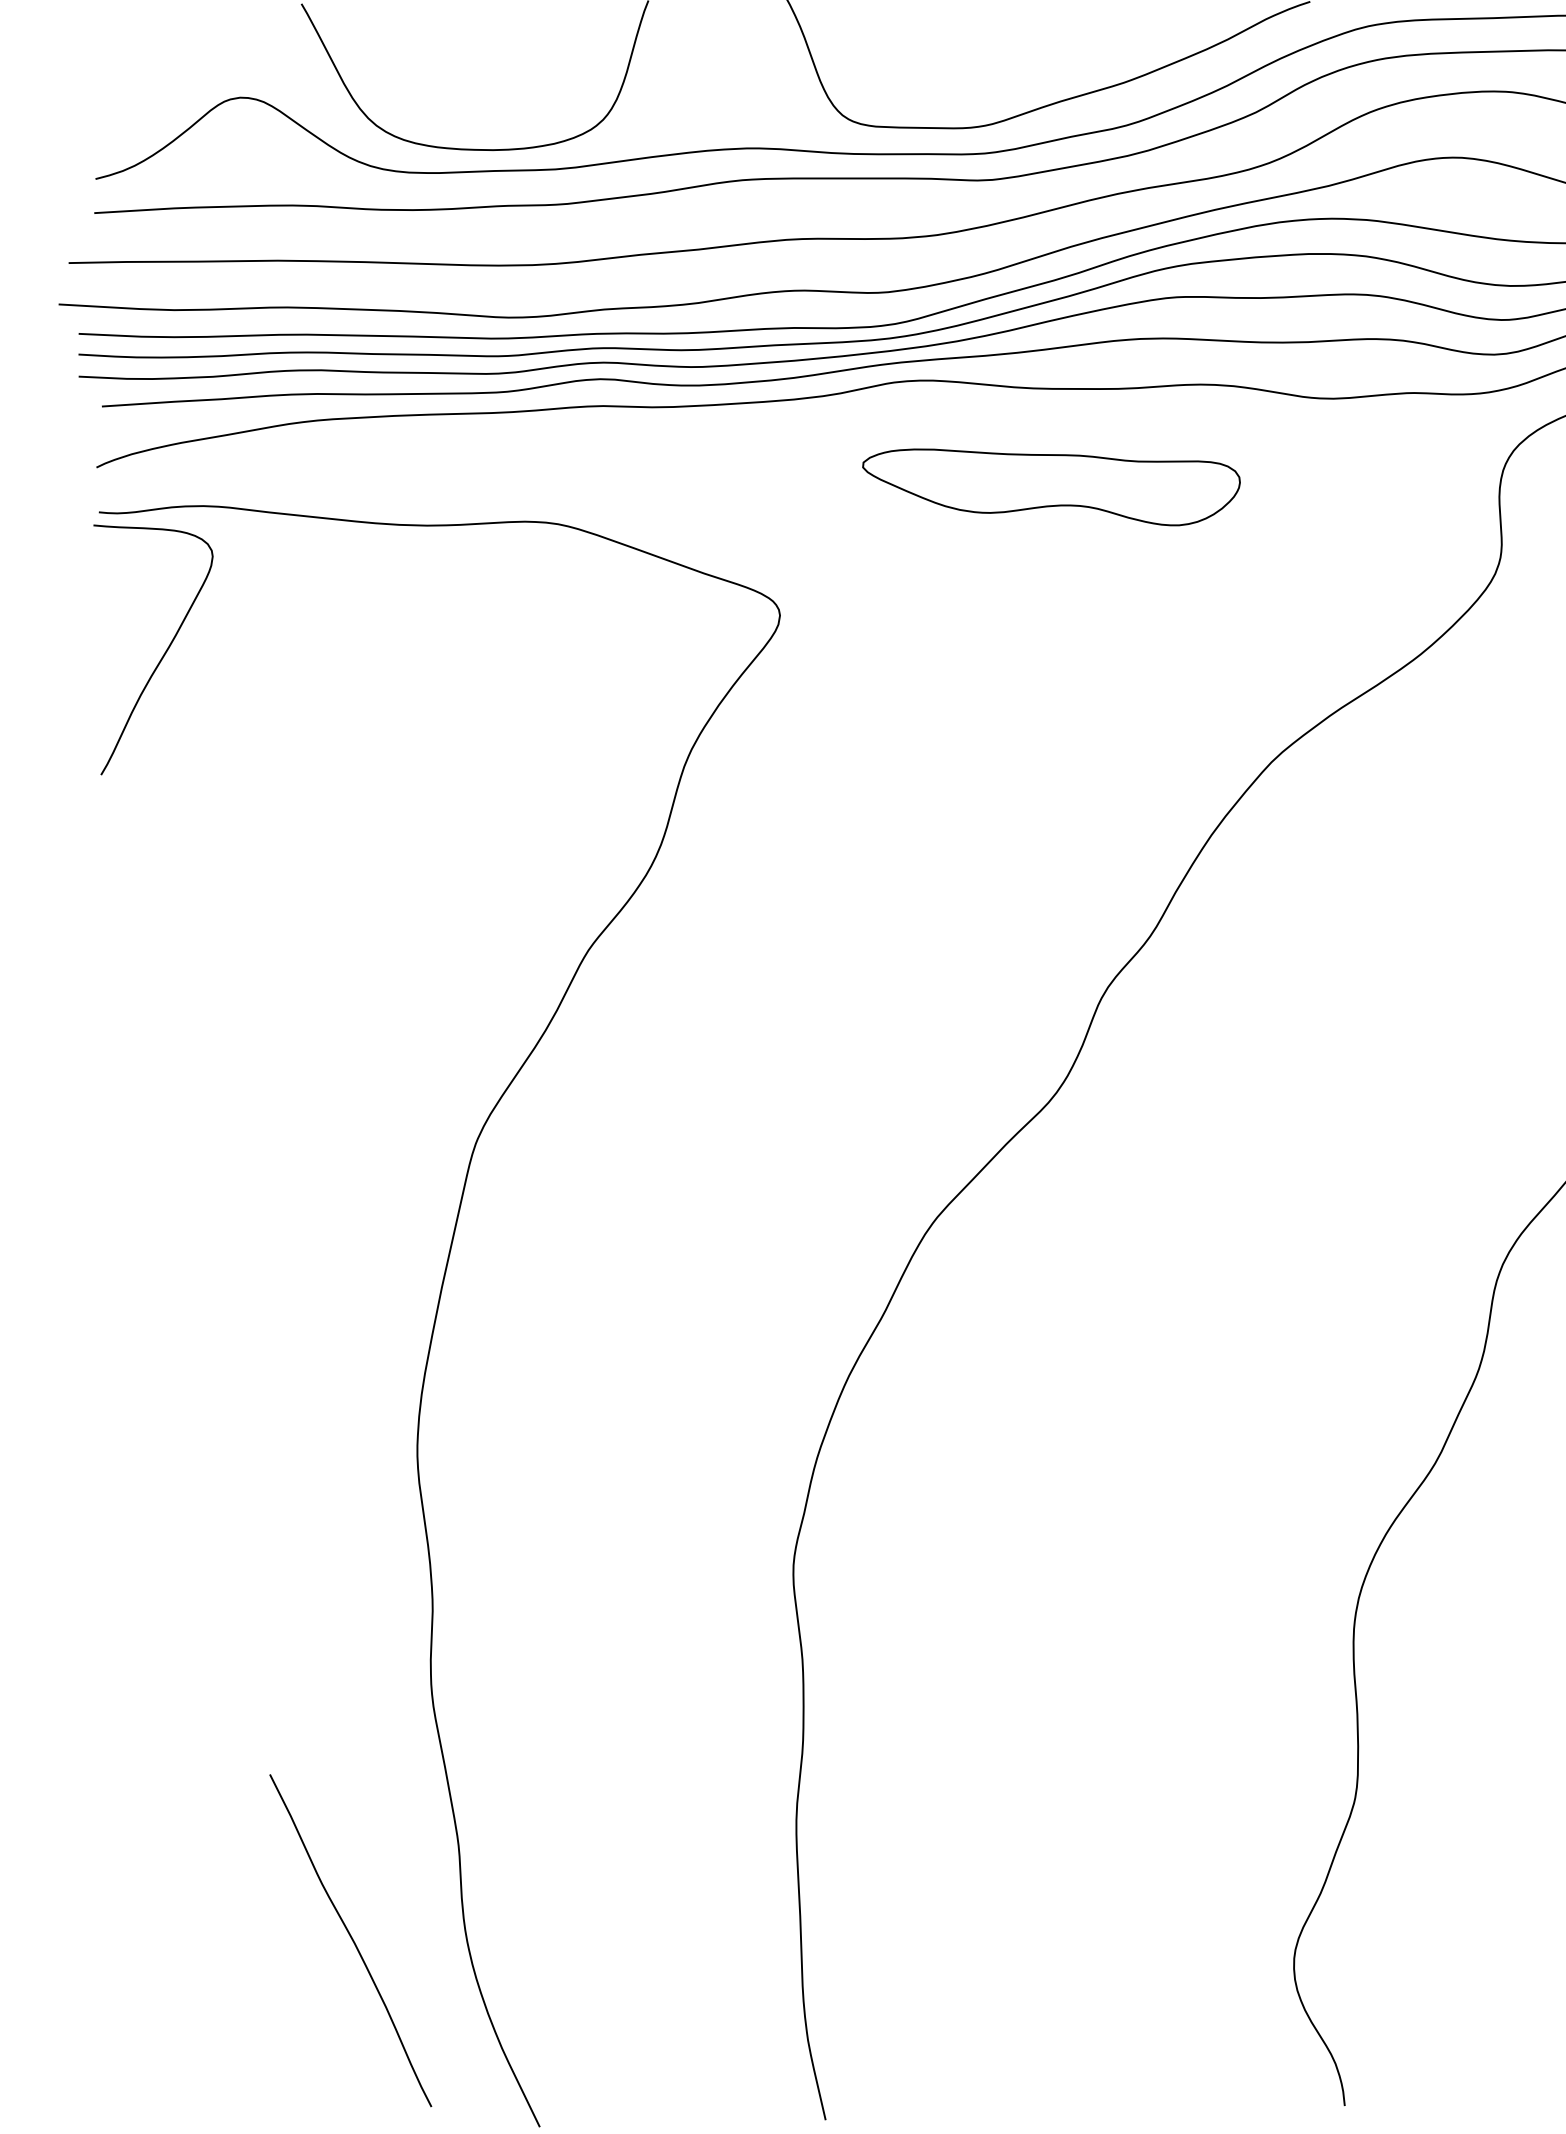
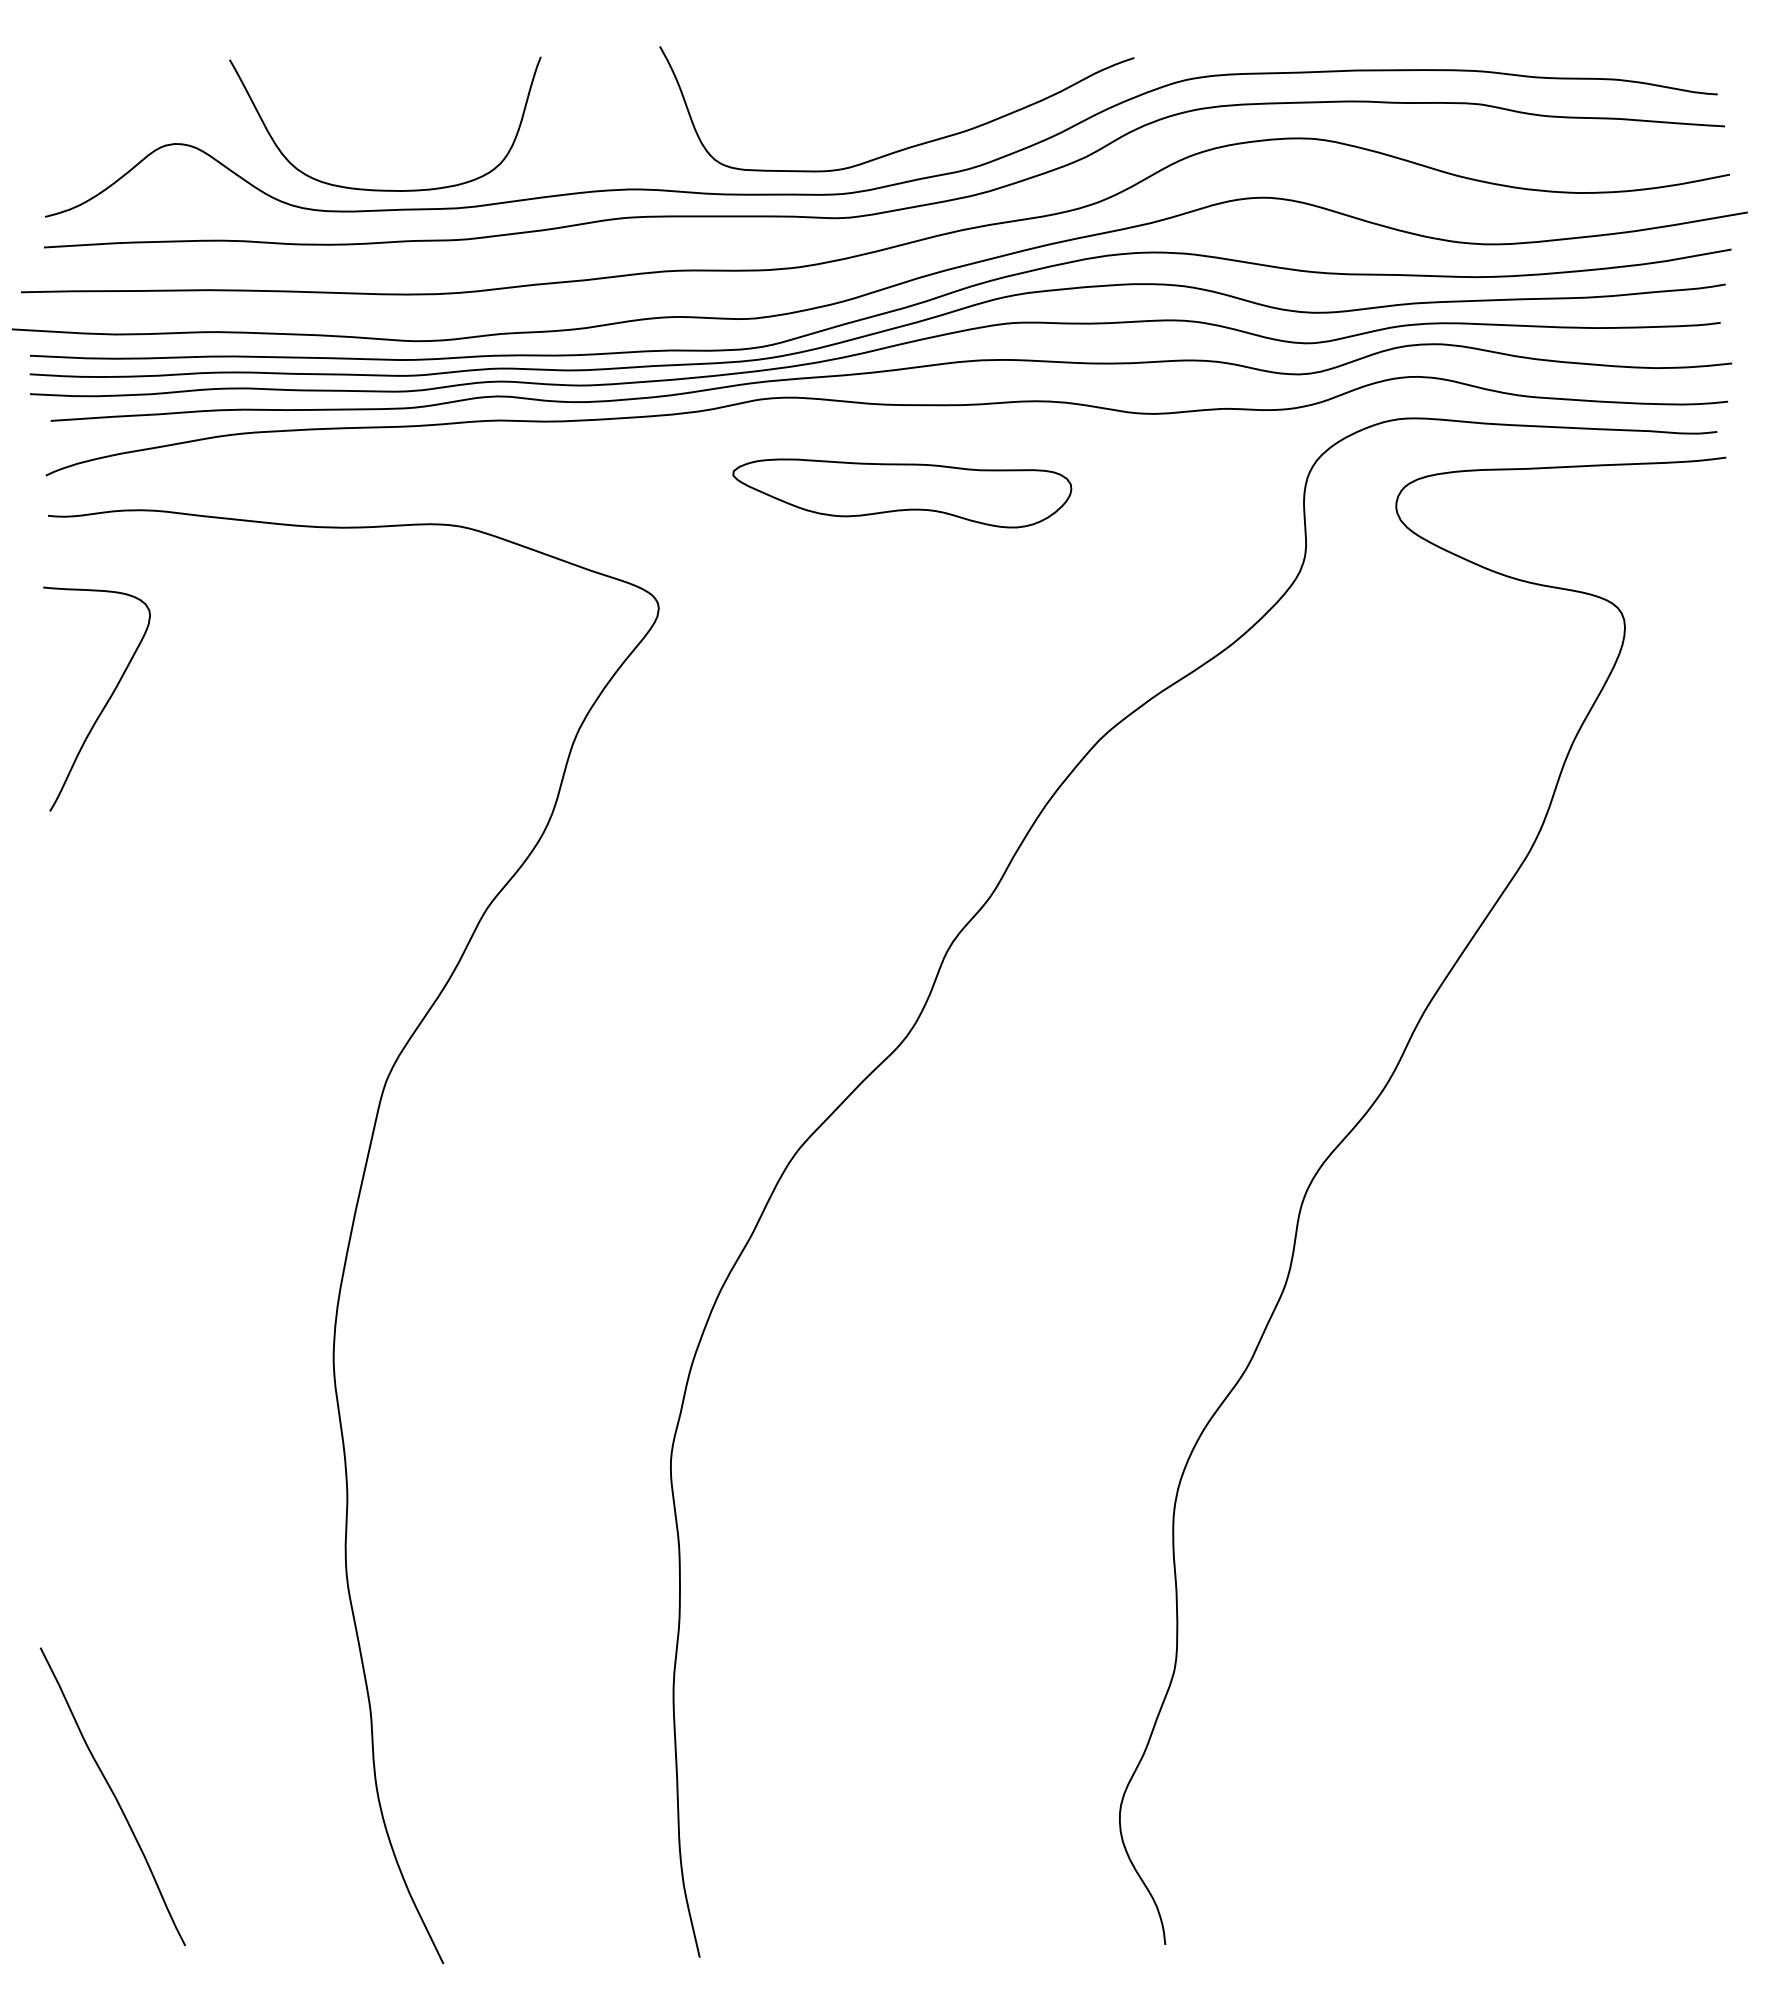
curve: (162, 654) -> (105, 703), moved
curve: (351, 1940) -> (113, 1796), moved

